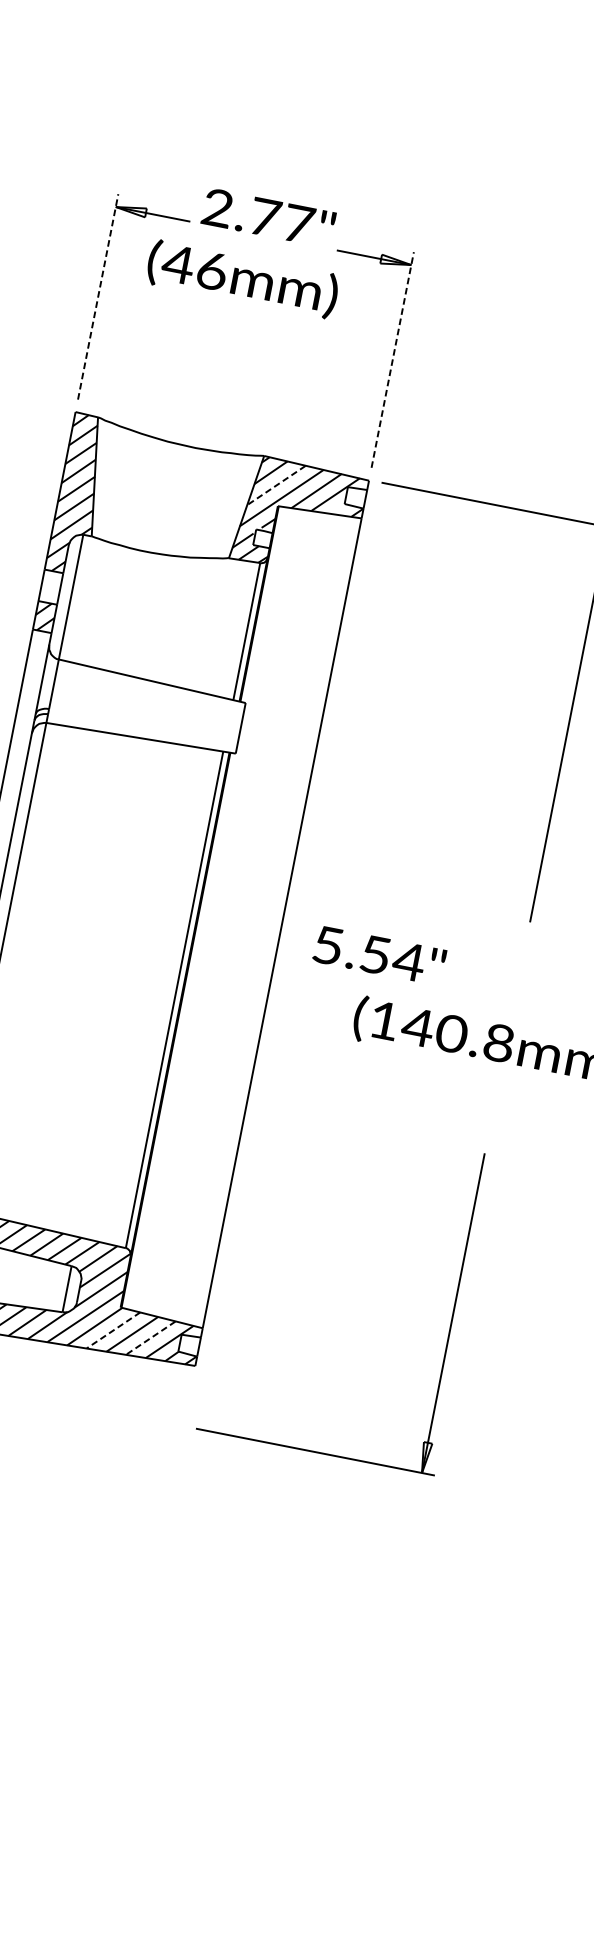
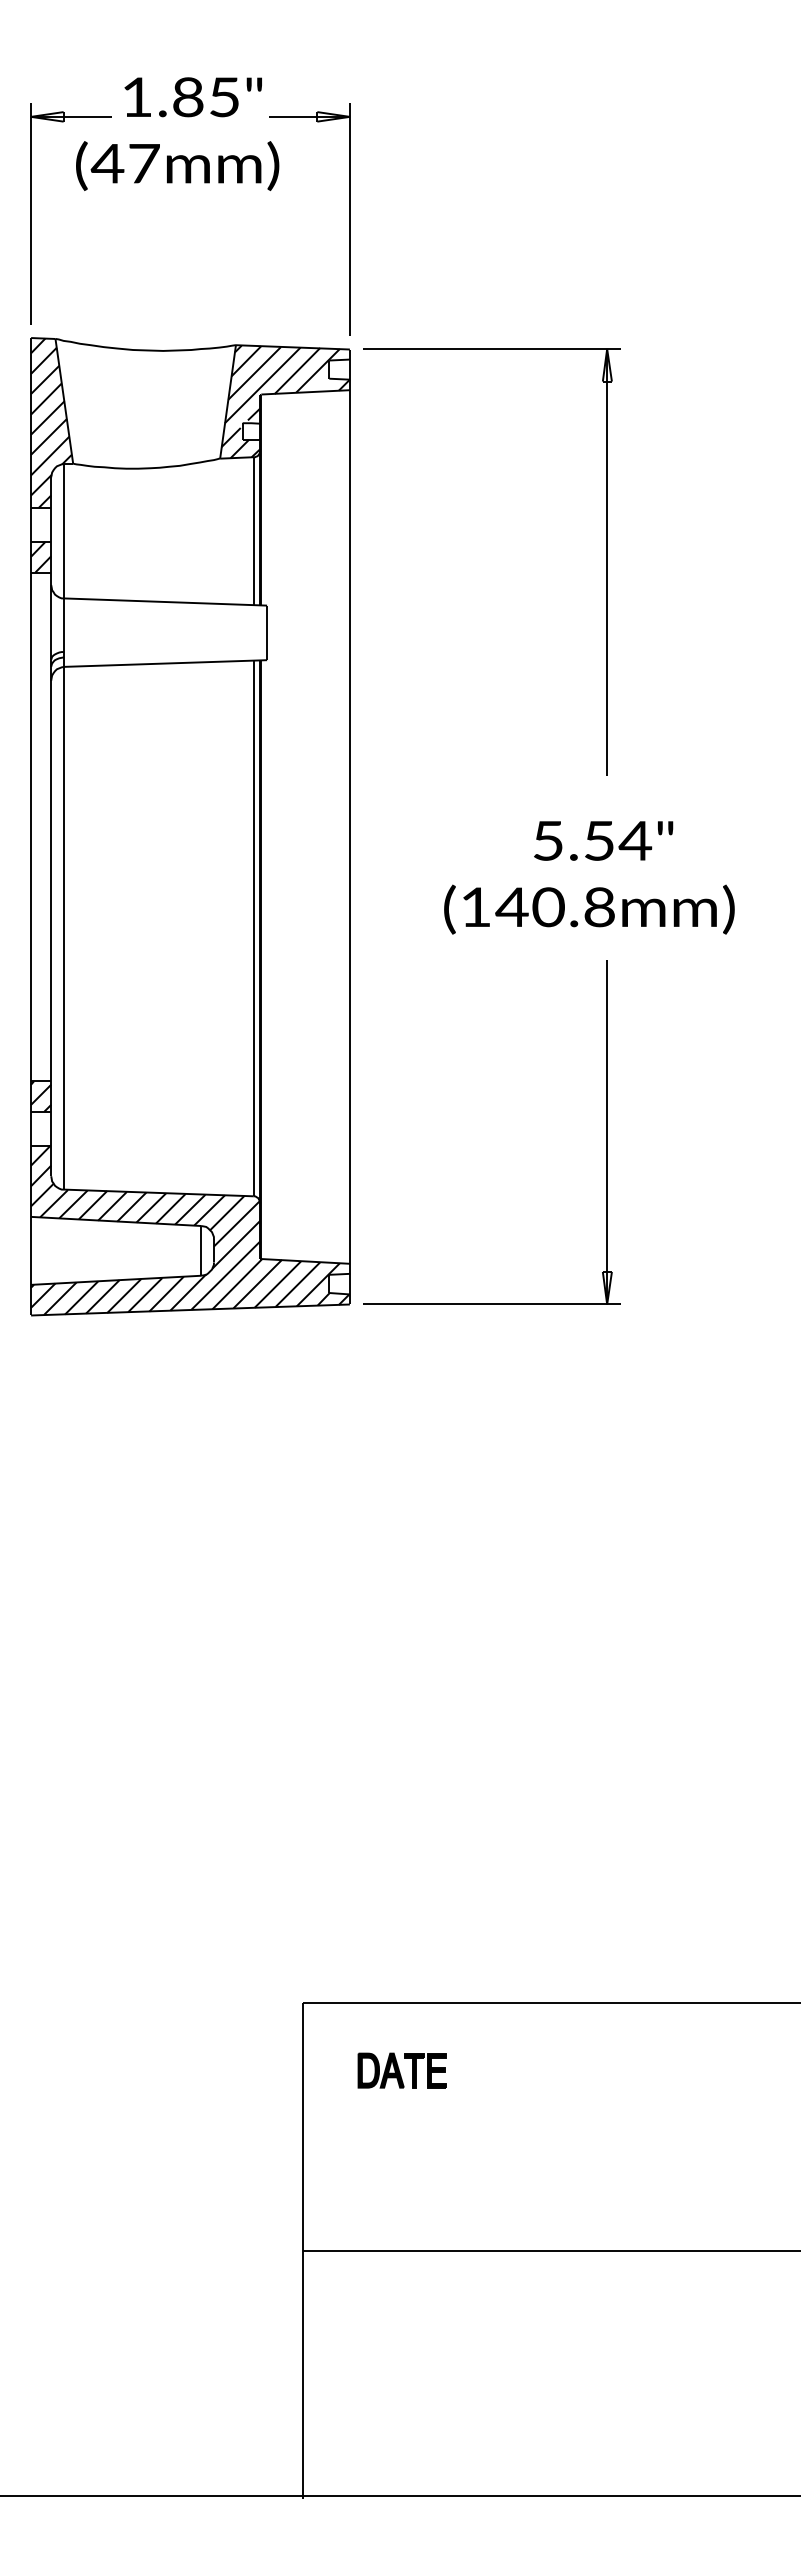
text: (258, 216) -> (181, 97), 2.77" -> 1.85"
text: (212, 270) -> (144, 163), (46mm) -> (47mm)
line: (98, 296) -> (31, 213), dashed -> solid
line: (392, 359) -> (349, 218), dashed -> solid
line: (276, 485) -> (254, 373), dashed -> solid
text: (379, 955) -> (603, 840), moved
part: (452, 1313) -> (606, 1132), moved
line: (113, 1330) -> (257, 1284), dashed -> solid
line: (150, 1337) -> (297, 1284), dashed -> solid

